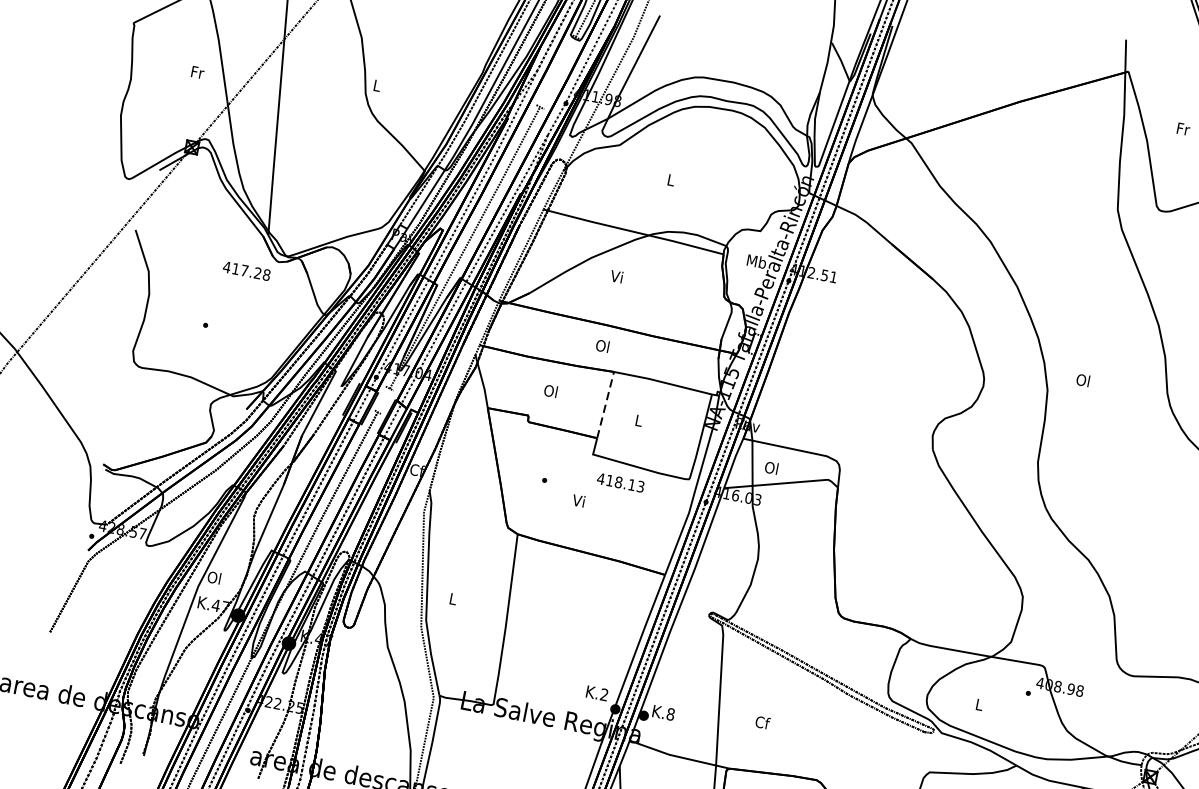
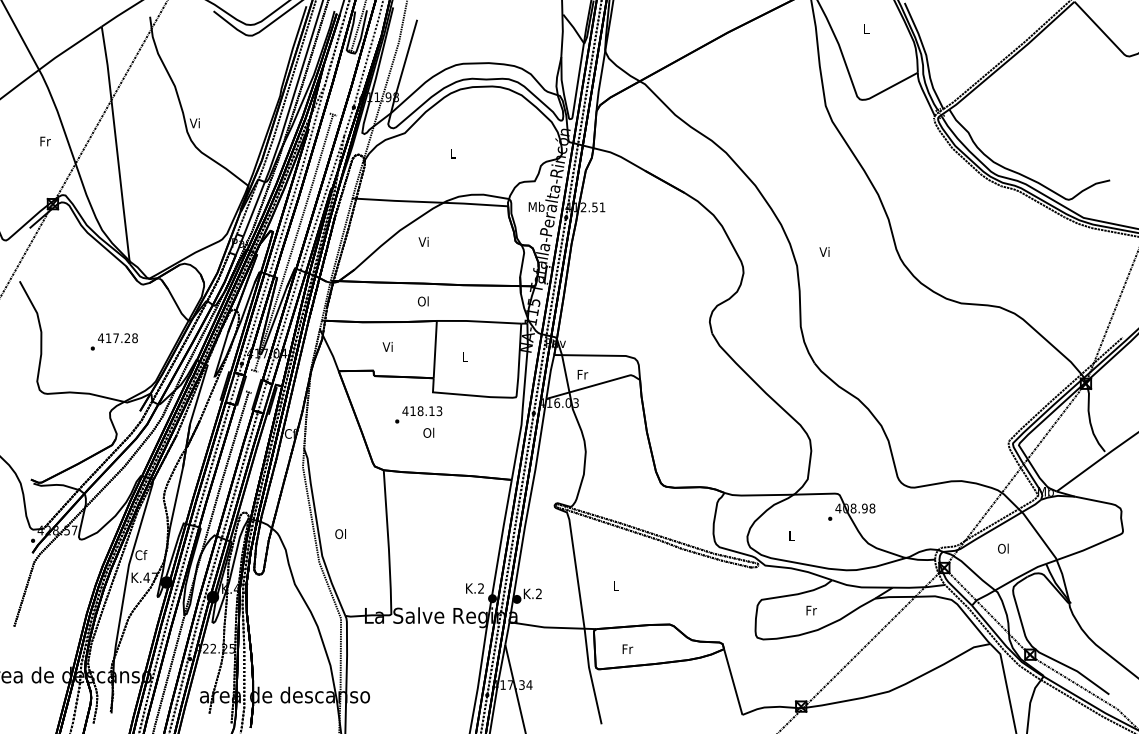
text: (376, 85) -> (194, 123), L -> Vi
text: (1183, 128) -> (866, 28), Fr -> L
text: (246, 271) -> (117, 338), moved
text: (1082, 380) -> (824, 252), Ol -> Vi
text: (550, 390) -> (387, 346), Ol -> Vi
line: (605, 405) -> (435, 349), dashed -> solid
text: (771, 467) -> (582, 374), Ol -> Fr
text: (620, 483) -> (422, 411), moved
text: (578, 500) -> (428, 432), Vi -> Ol
text: (215, 577) -> (141, 554), Ol -> Cf
text: (452, 599) -> (340, 534), L -> Ol
text: (670, 713) -> (538, 593), K.8 -> K.2
text: (763, 722) -> (616, 585), Cf -> L

